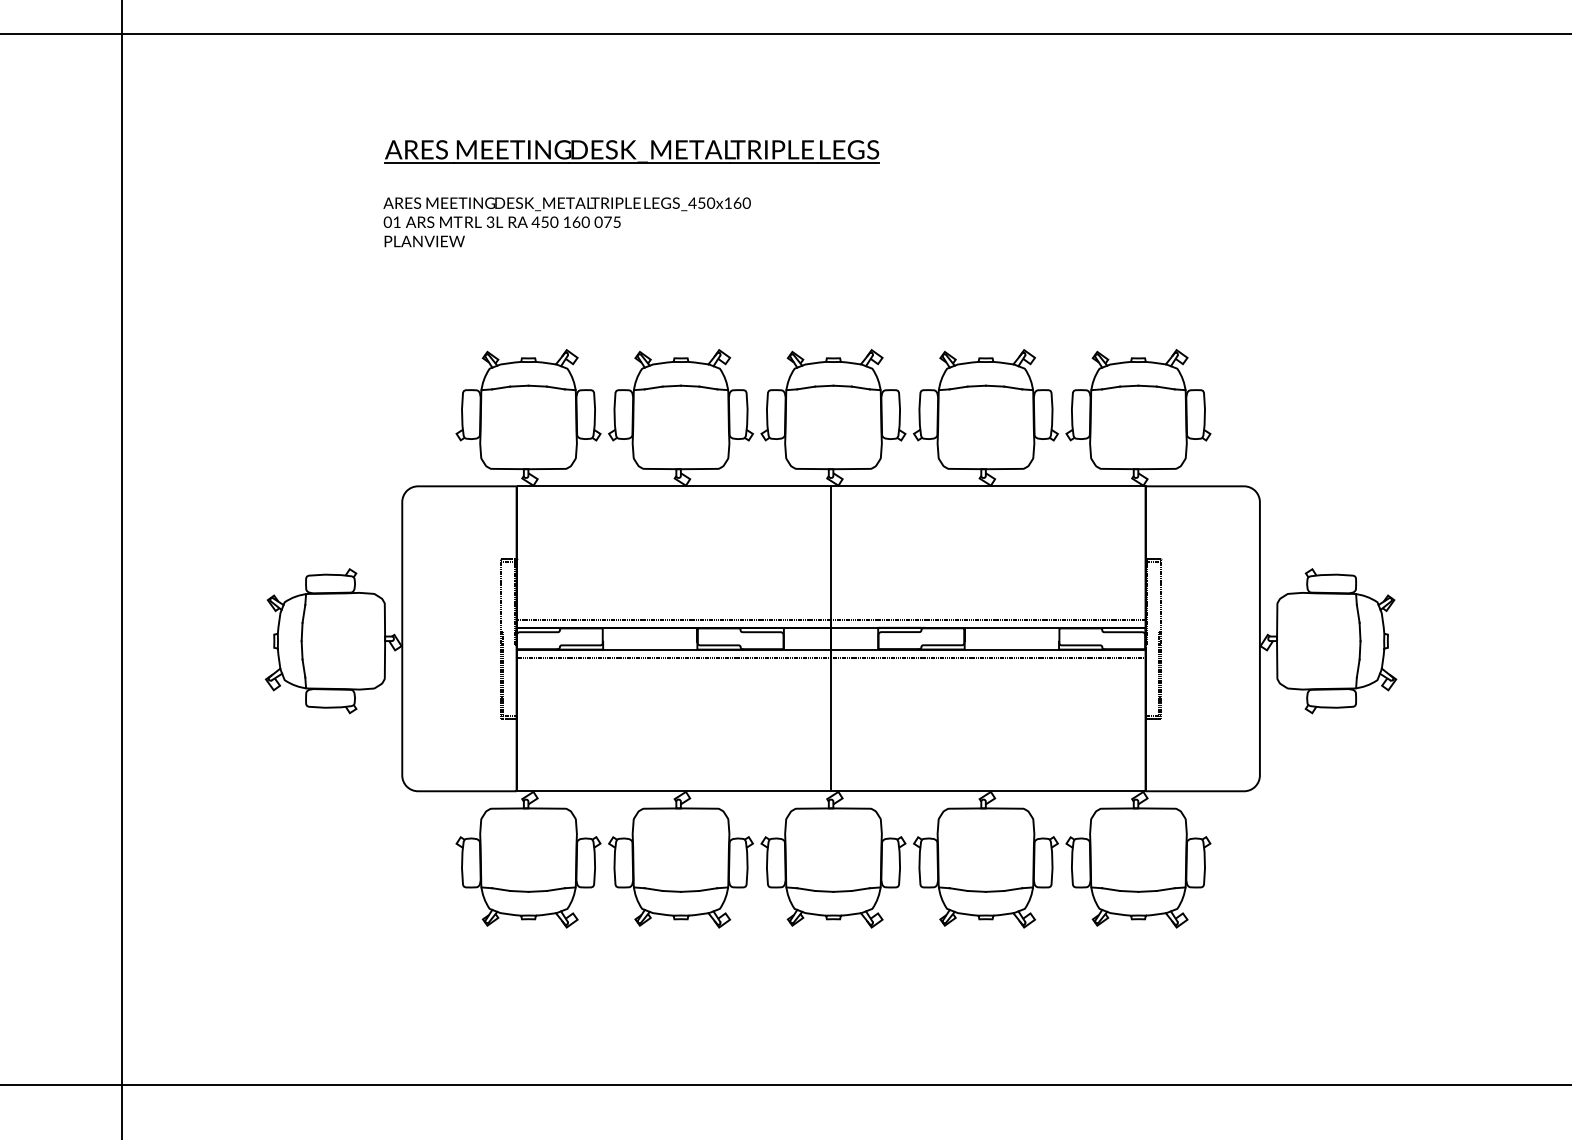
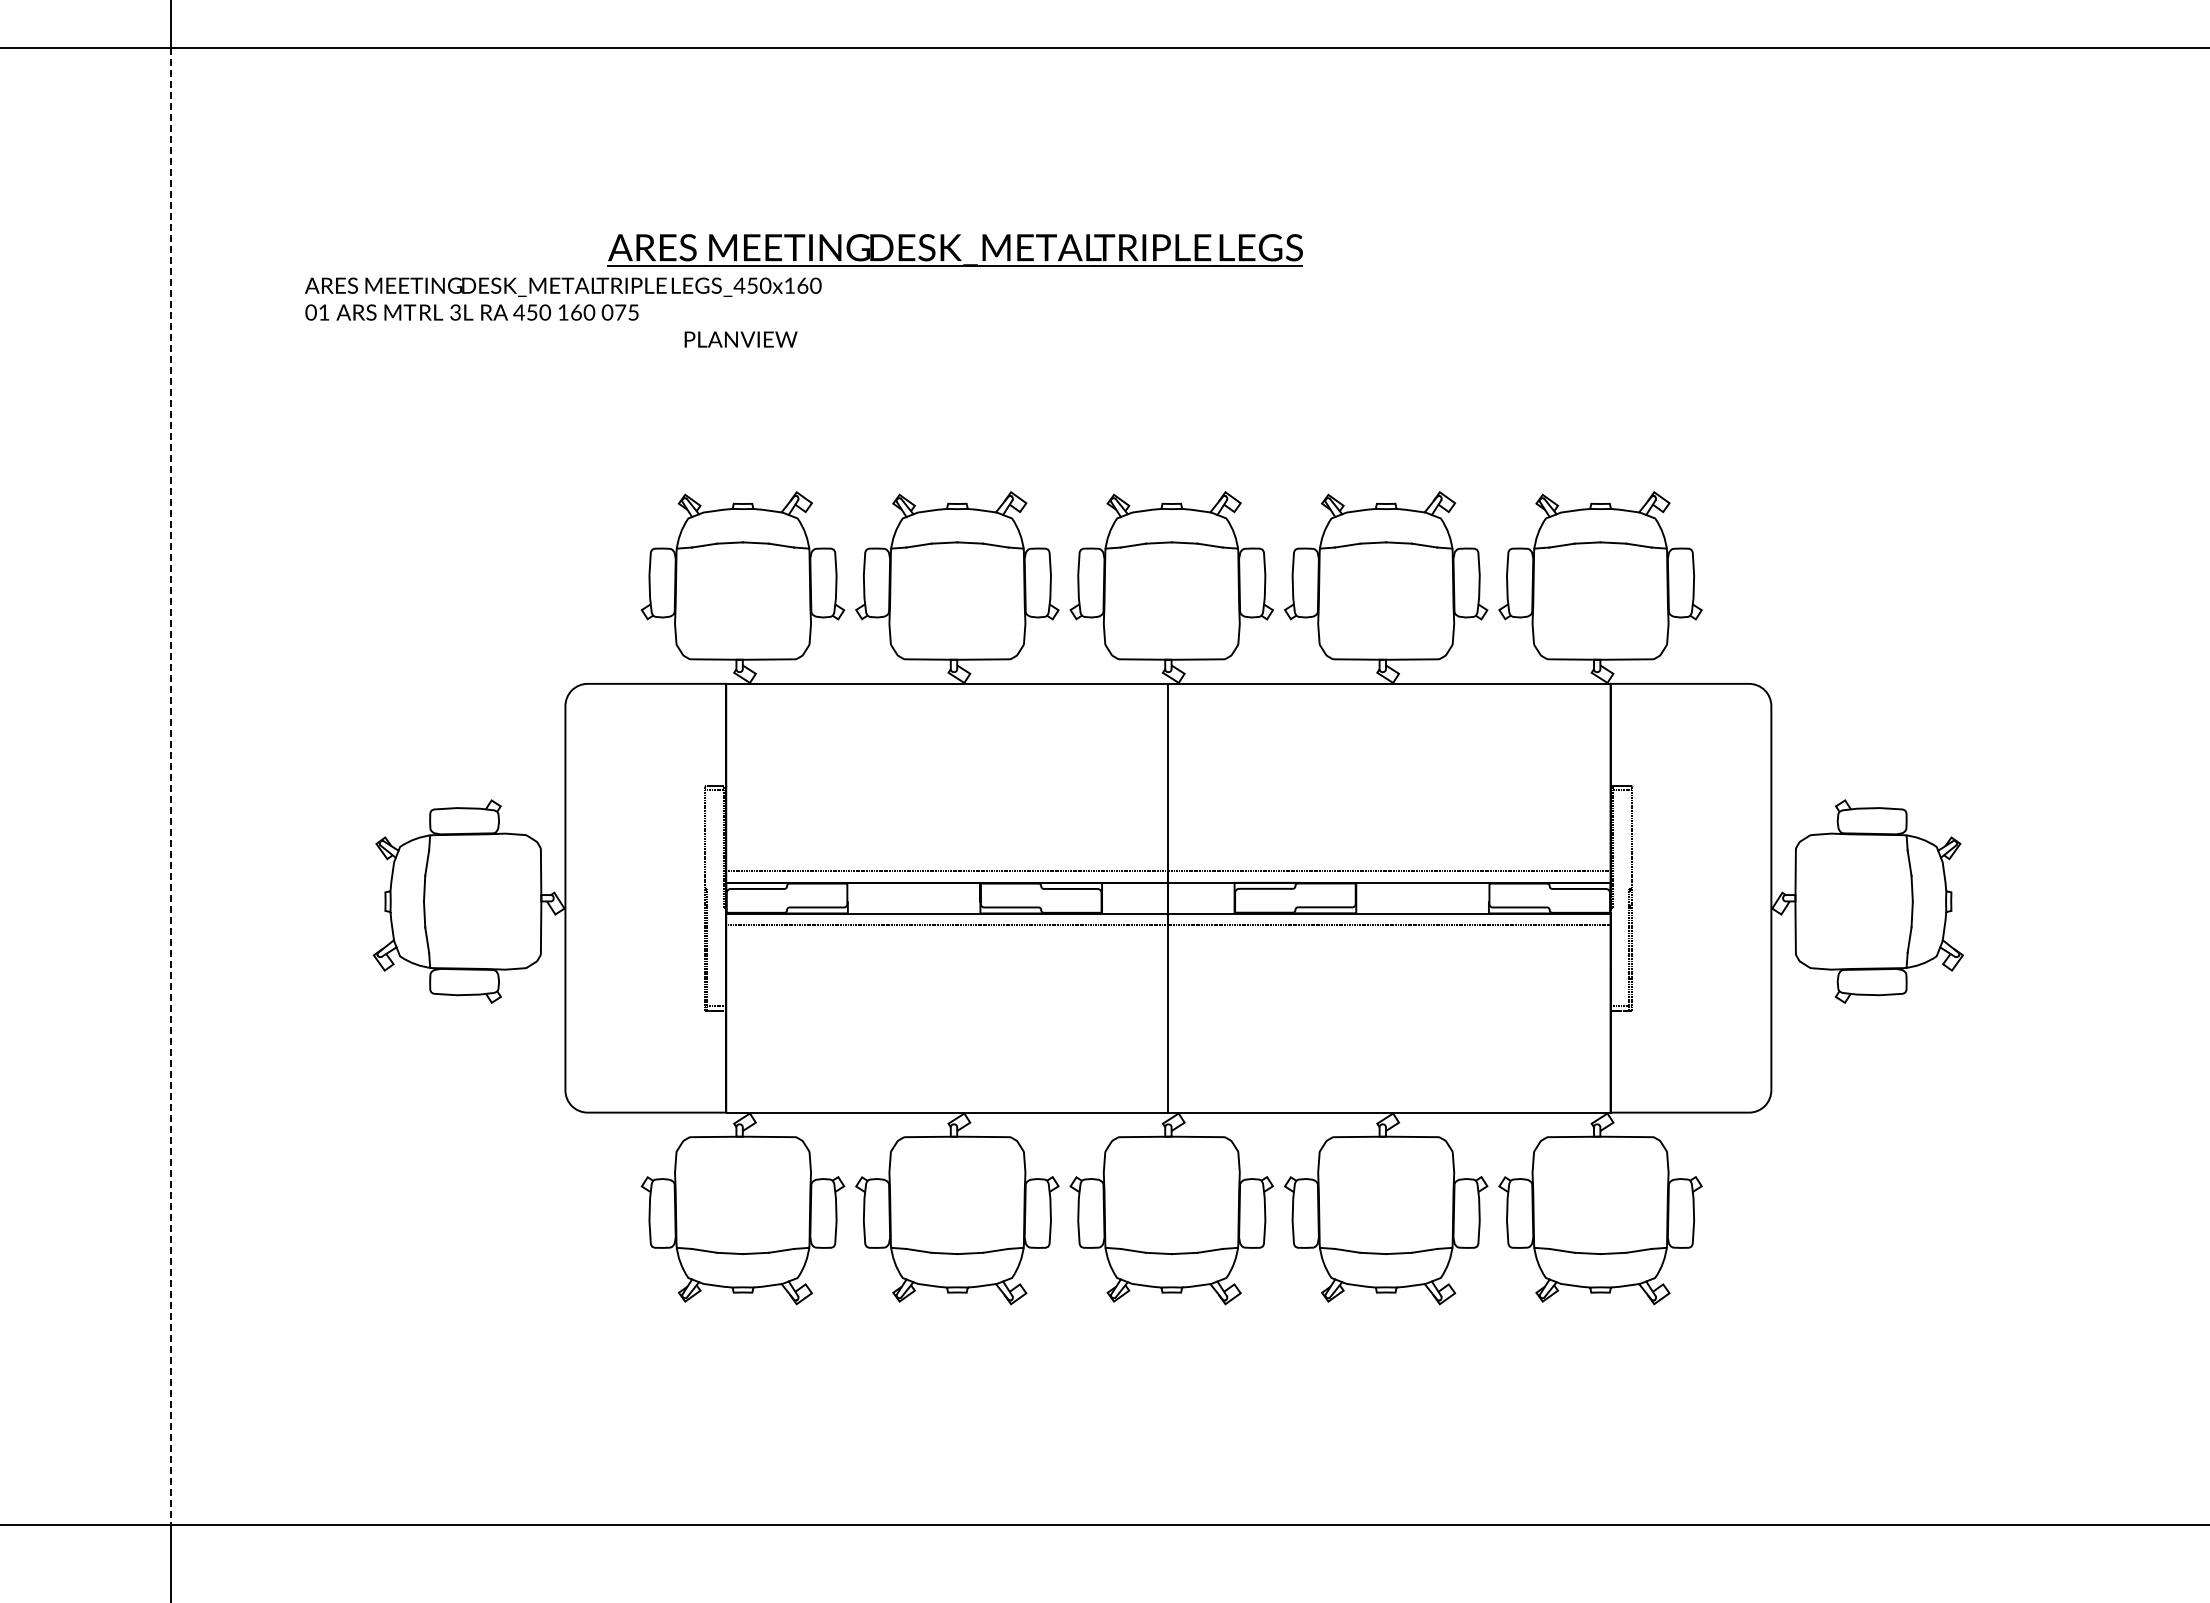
part: (631, 151) -> (954, 250), moved
text: (567, 212) -> (563, 298), moved
text: (424, 241) -> (740, 339), moved
line: (121, 560) -> (170, 787), solid -> dashed

